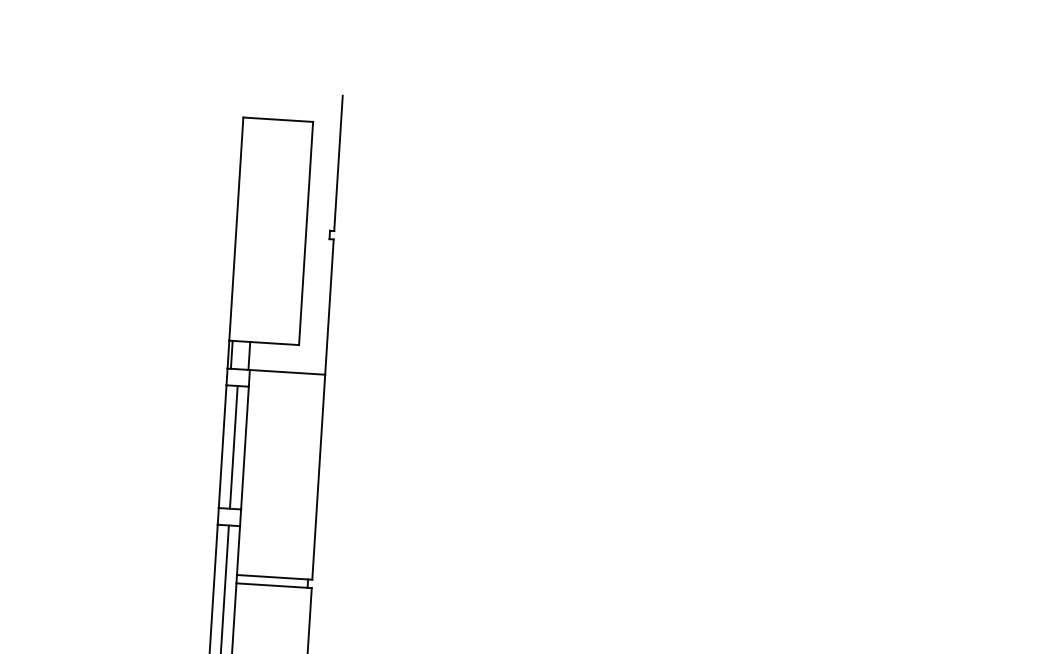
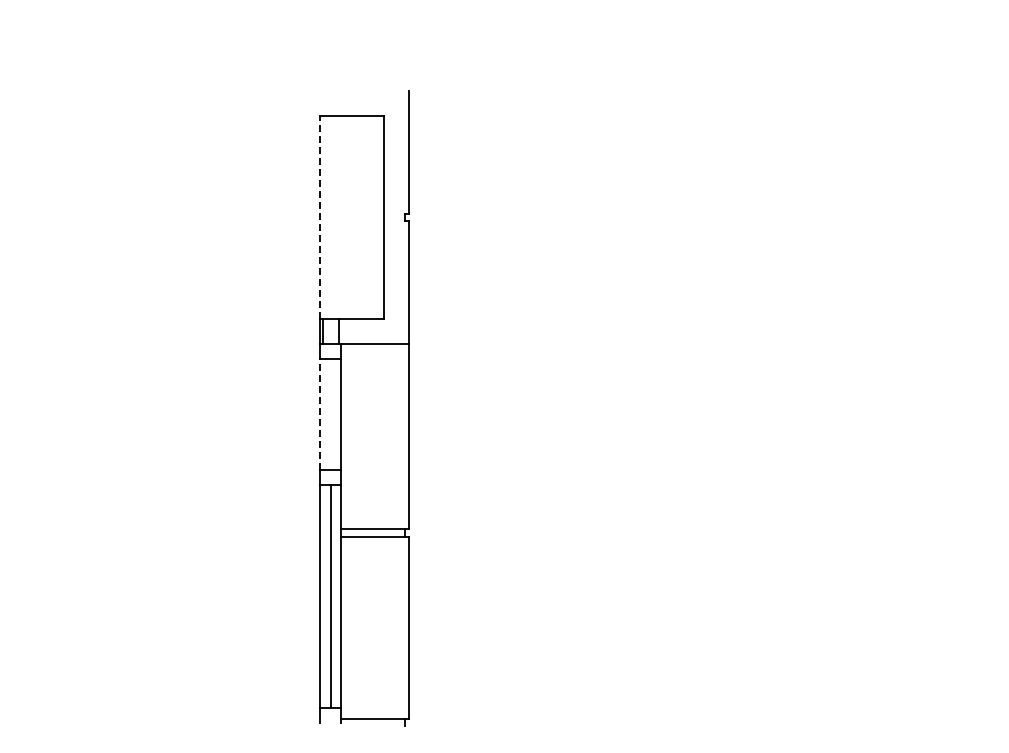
line: (236, 229) -> (320, 217), solid -> dashed
line: (222, 446) -> (320, 414), solid -> dashed
line: (233, 447) -> (330, 414), removed

